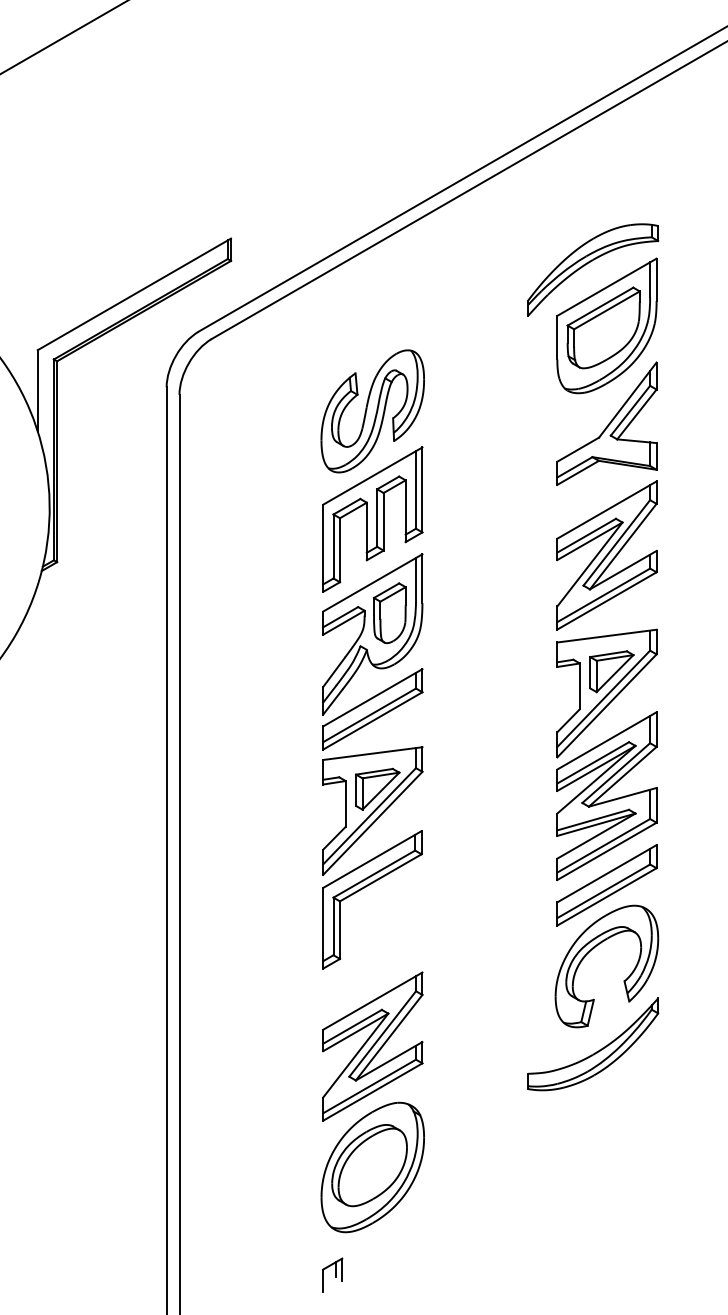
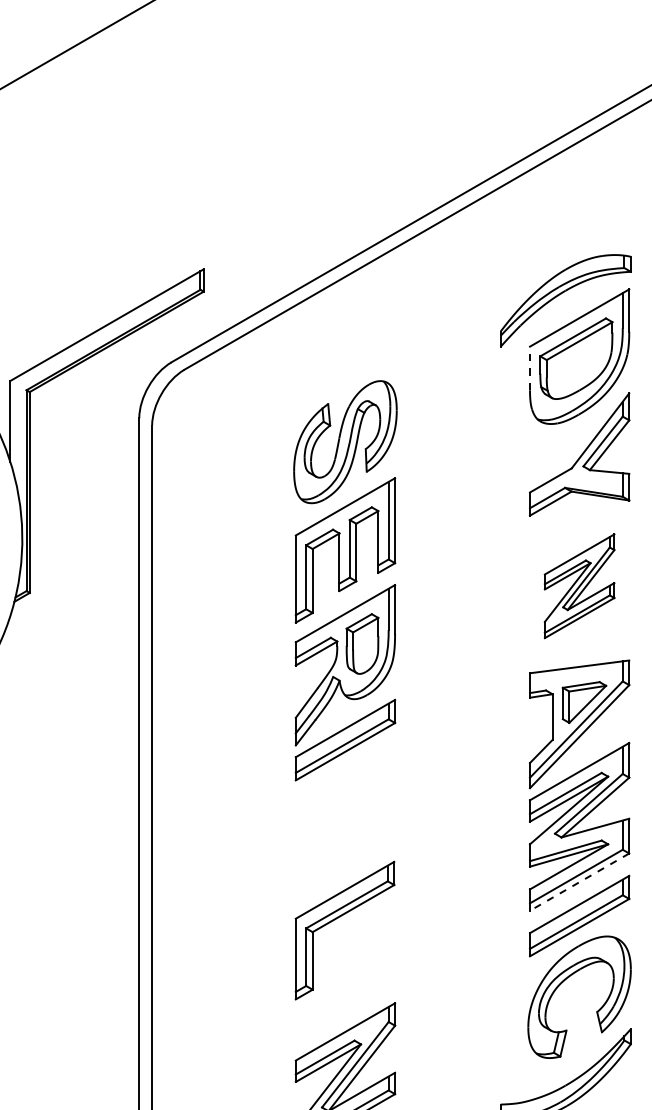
line: (557, 337) -> (530, 368), solid -> dashed
part: (606, 555) -> (579, 586), size x0.7
part: (372, 810) -> (345, 841), removed
line: (606, 851) -> (579, 882), solid -> dashed

